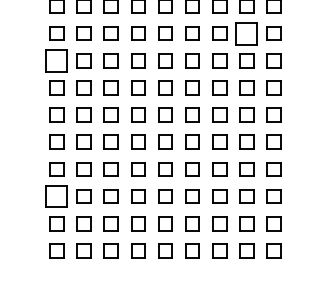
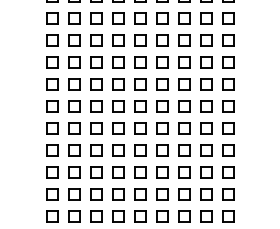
part: (247, 33) -> (206, 40), size x0.62
part: (57, 60) -> (52, 62), size x0.62
part: (57, 196) -> (52, 172), size x0.62

